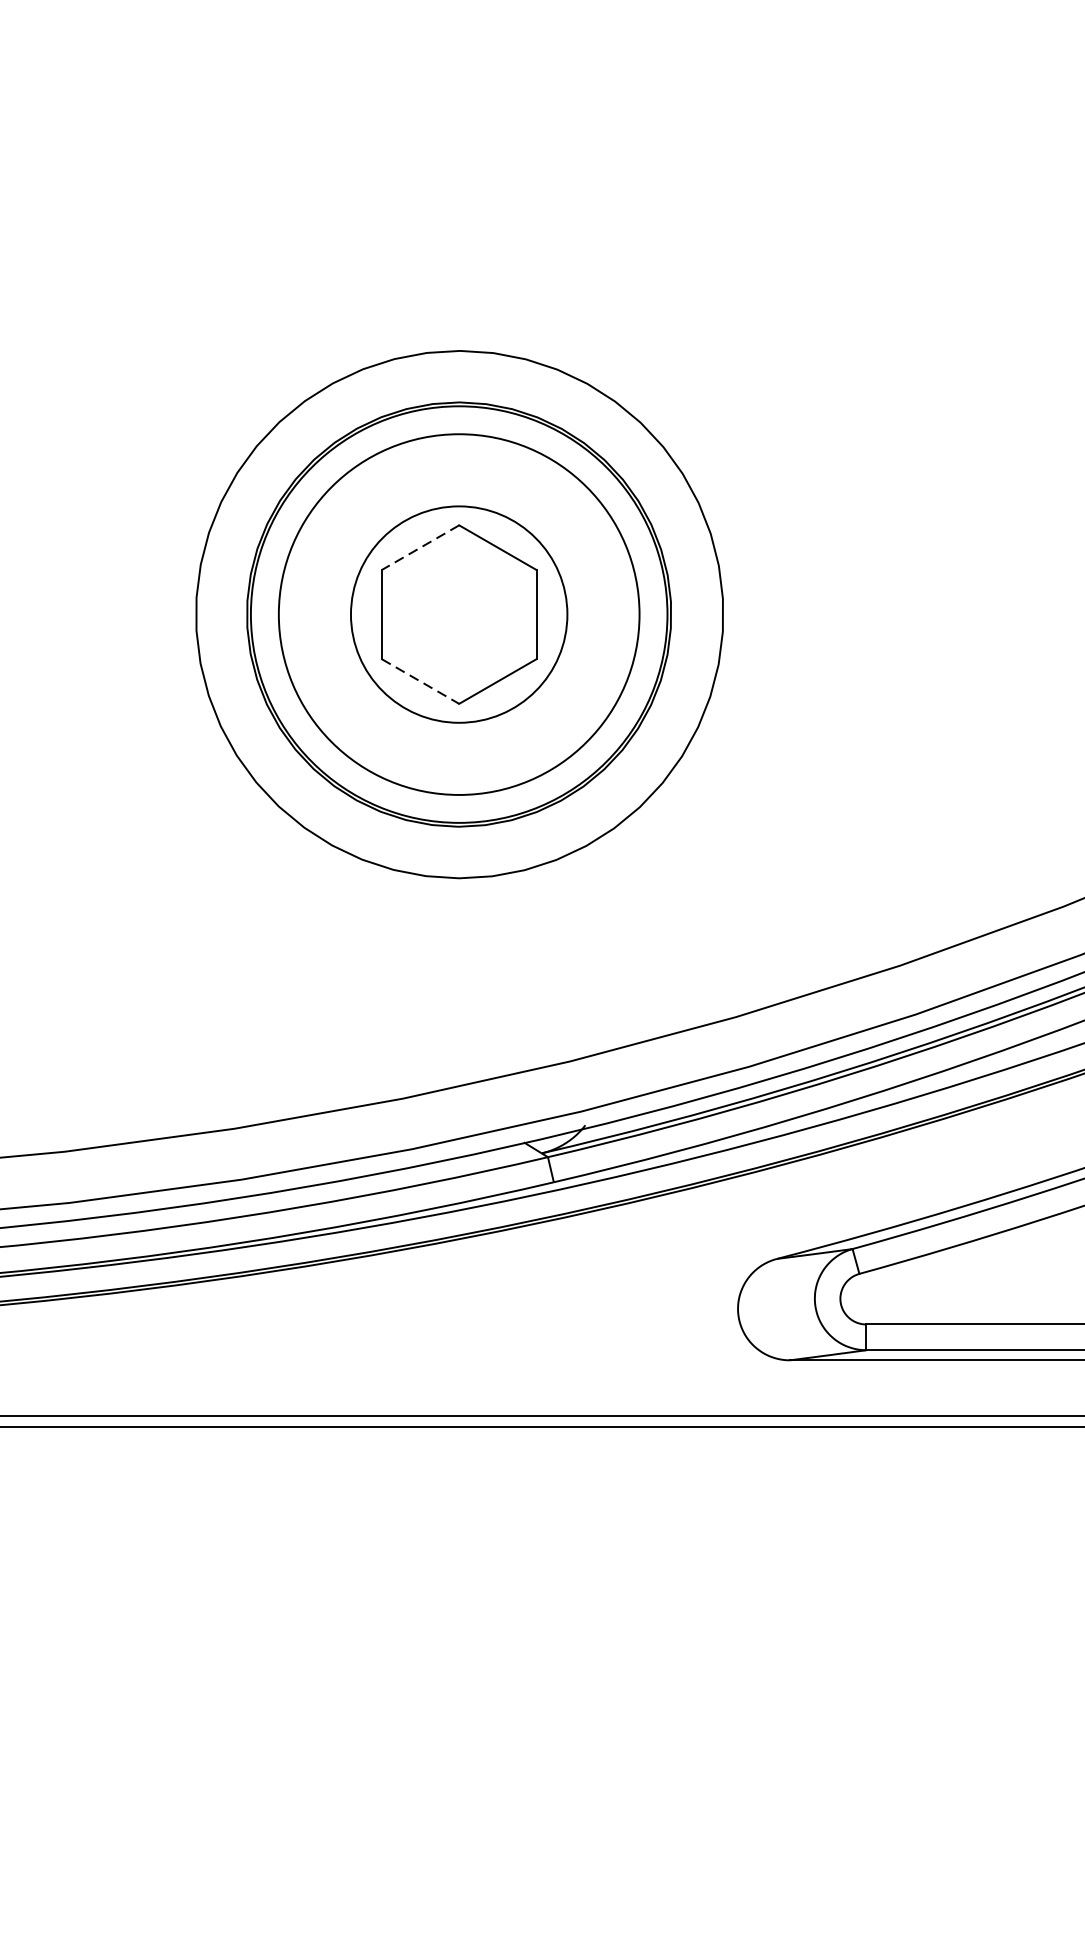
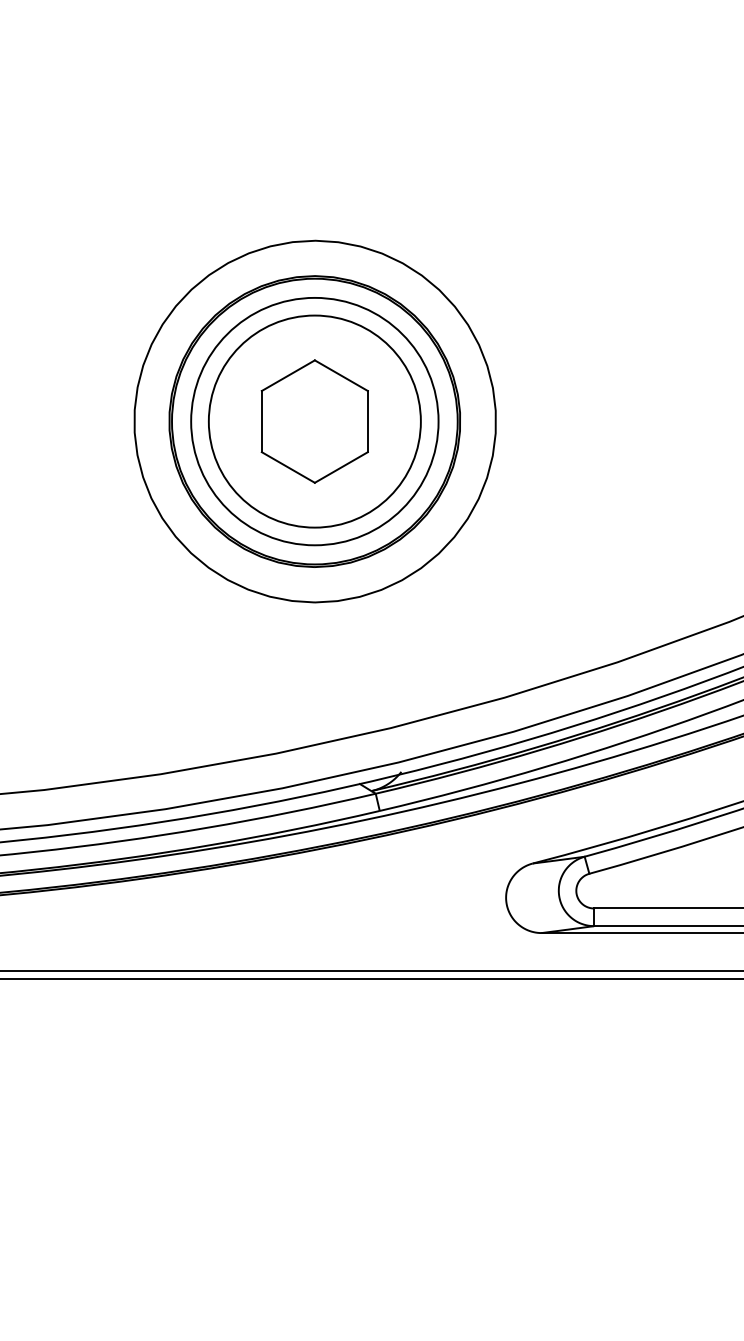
line: (420, 547) -> (288, 375), dashed -> solid
circle: (458, 614) -> (314, 421), size x1.43
line: (420, 681) -> (288, 467), dashed -> solid

